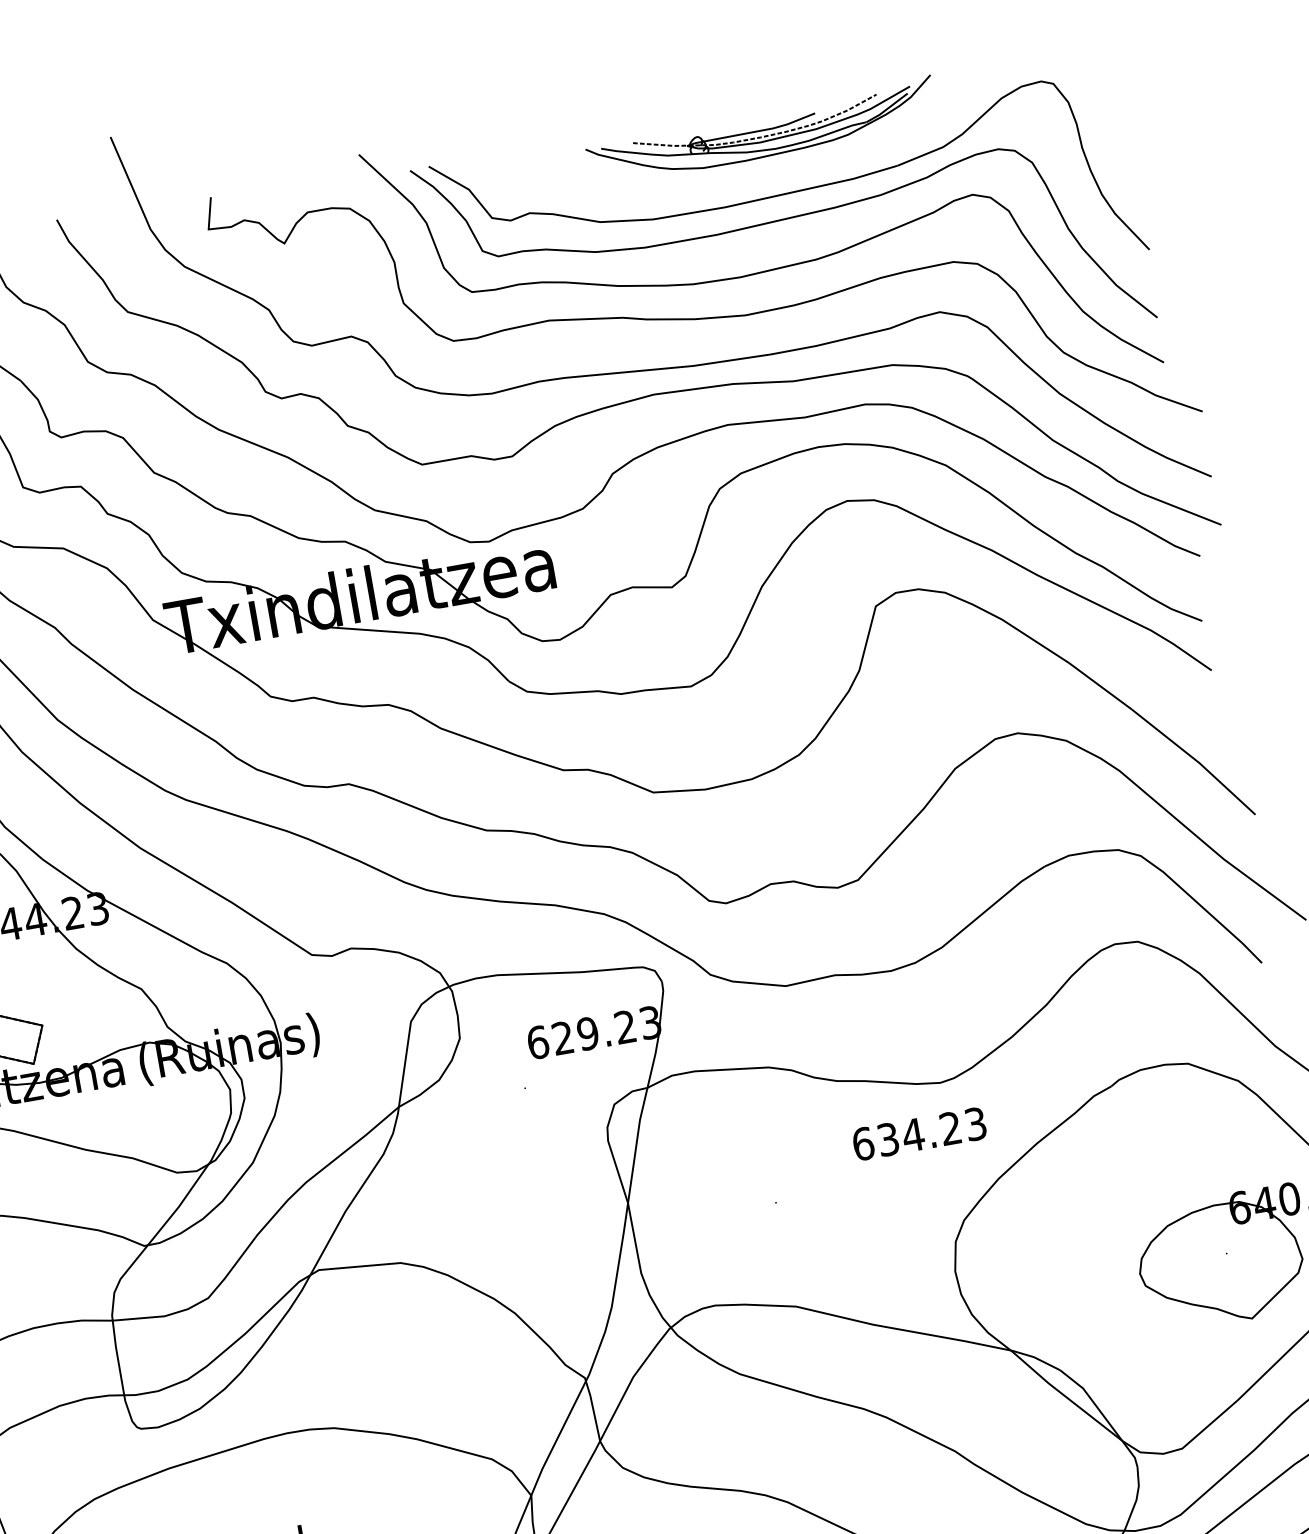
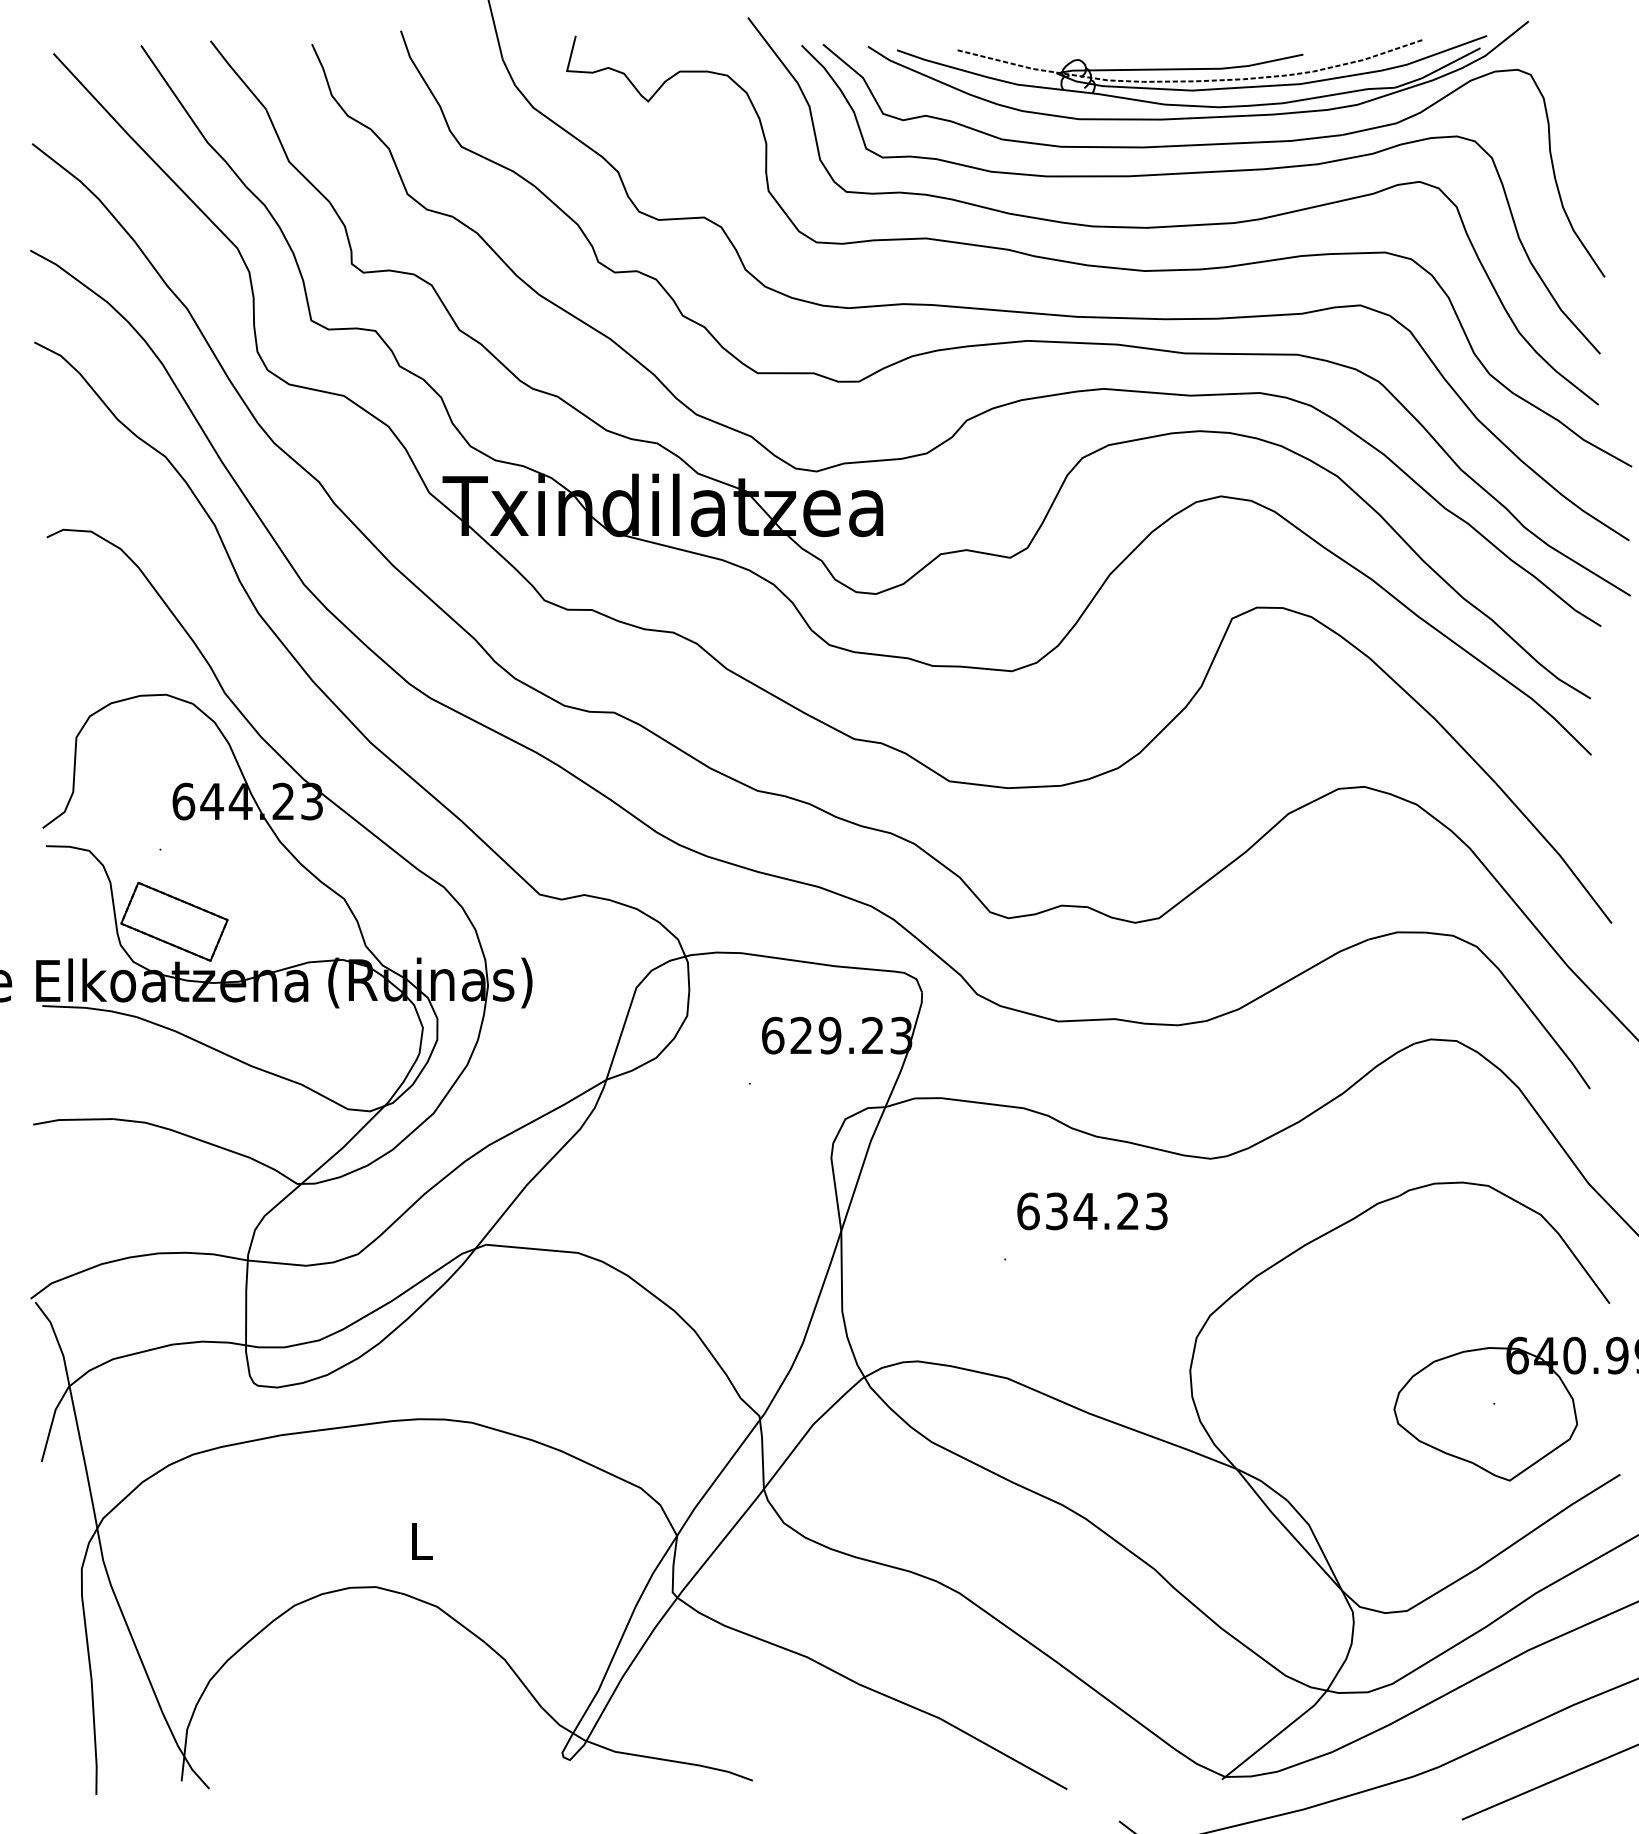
part: (760, 131) -> (1197, 70), size x1.67
text: (919, 1134) -> (1092, 1211), moved

